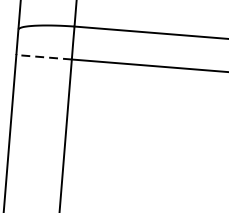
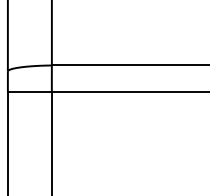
line: (43, 57) -> (29, 91), dashed -> solid

